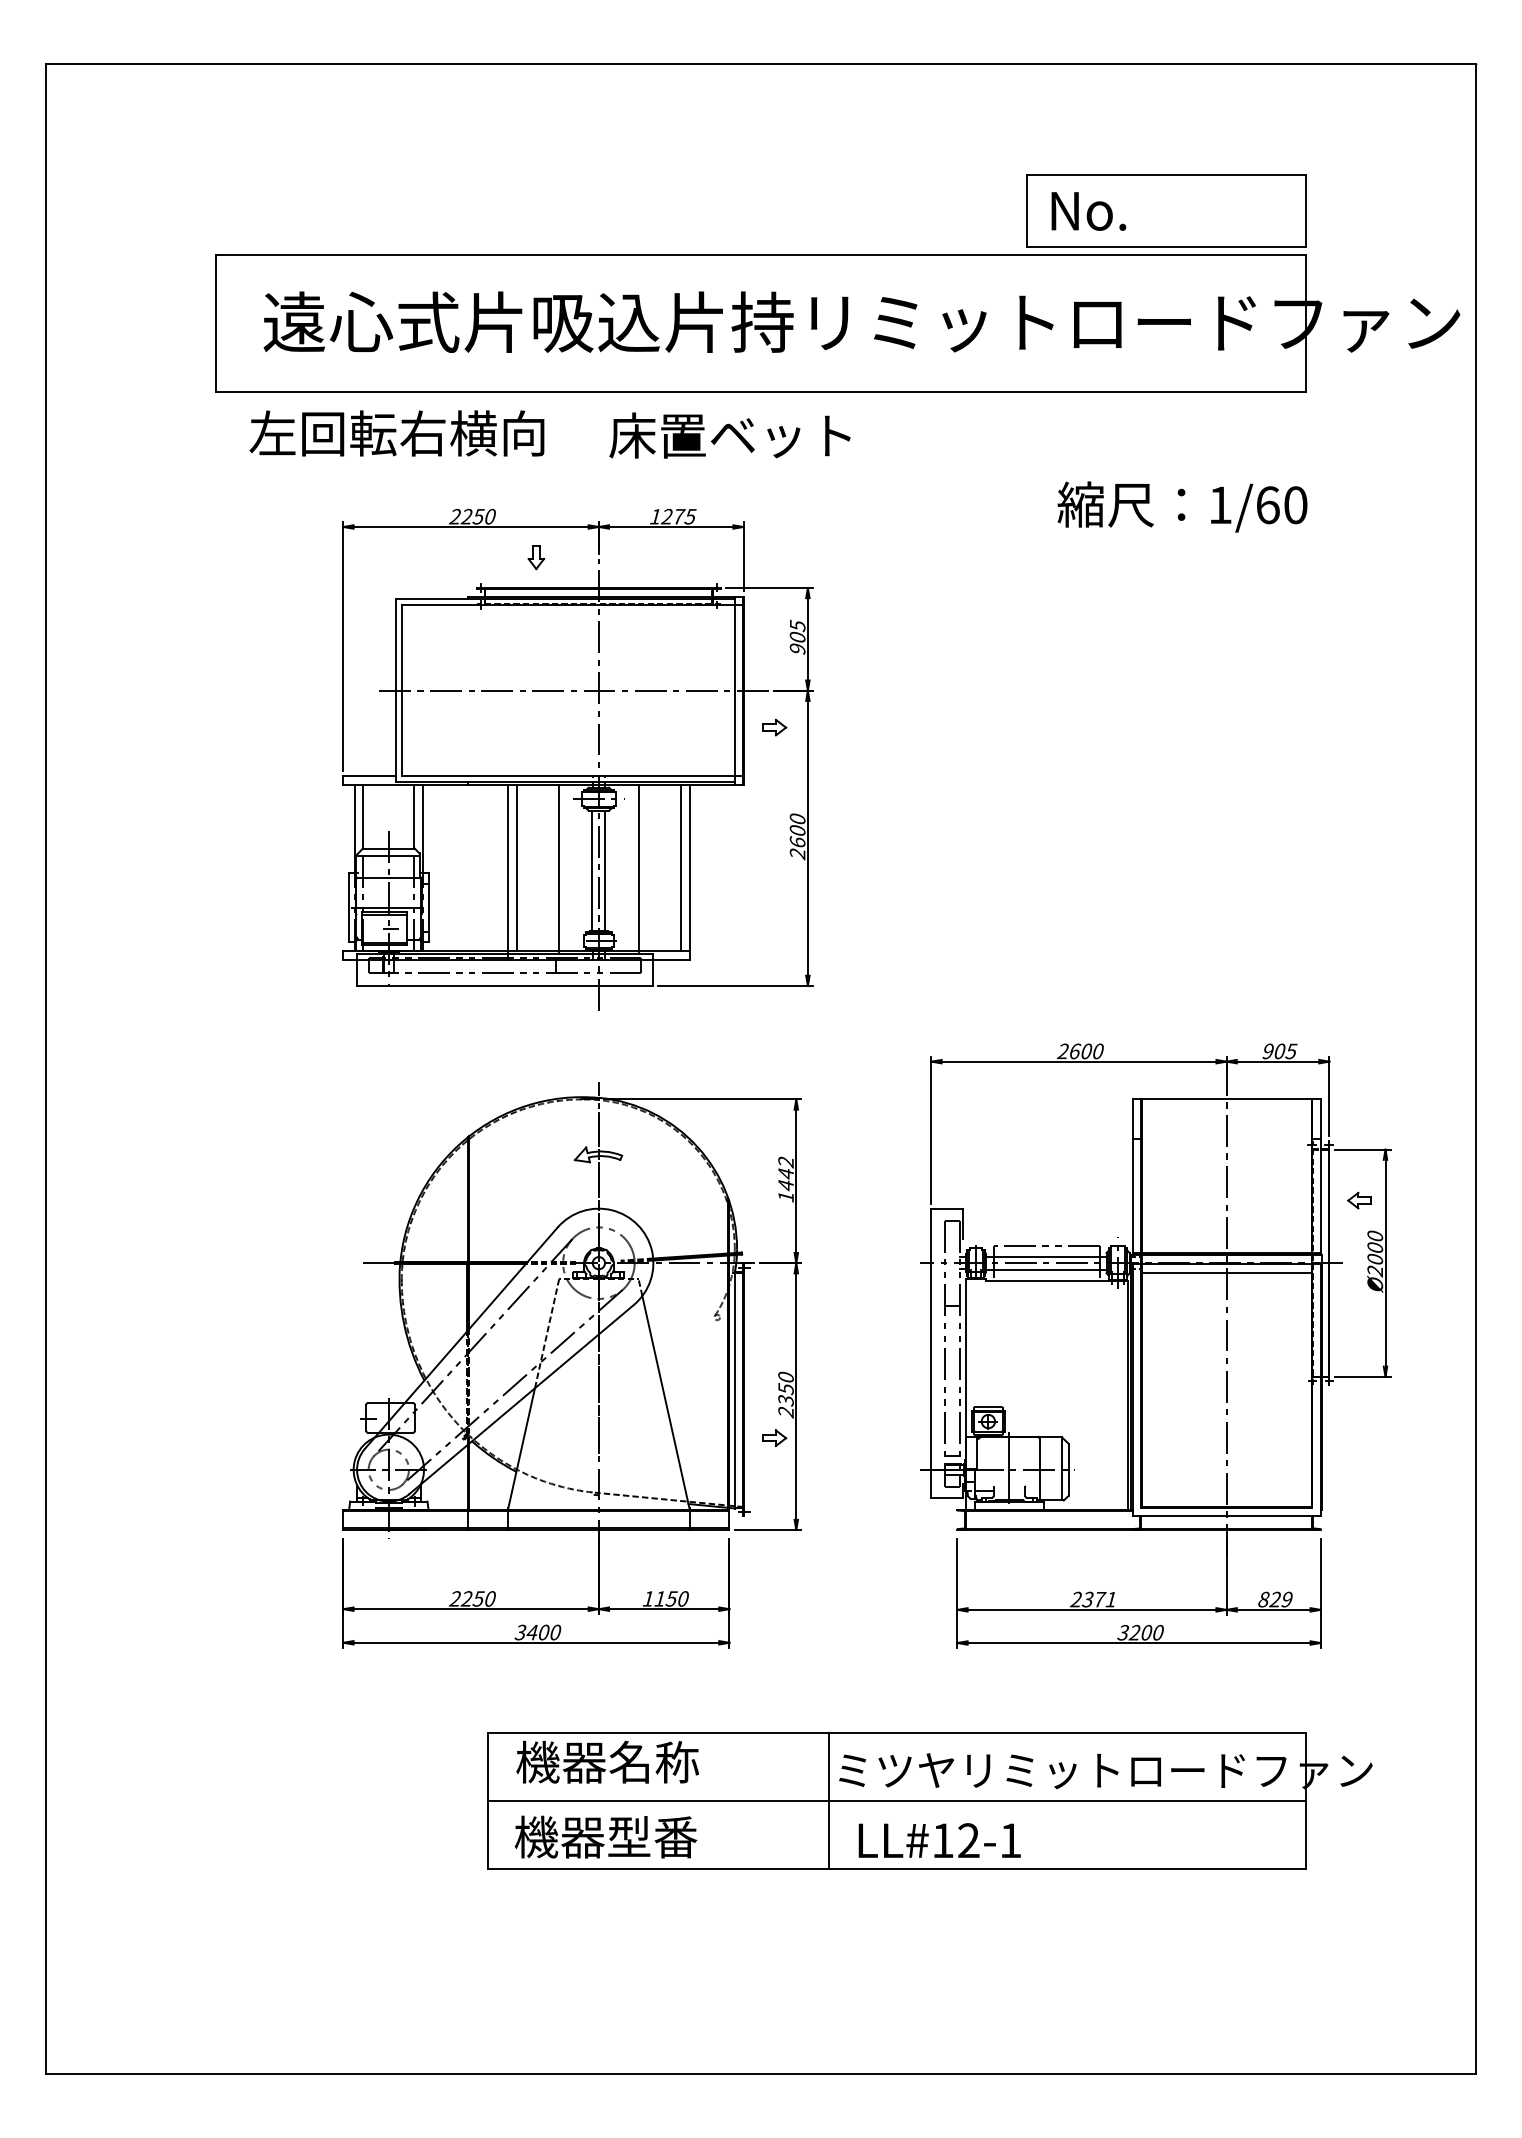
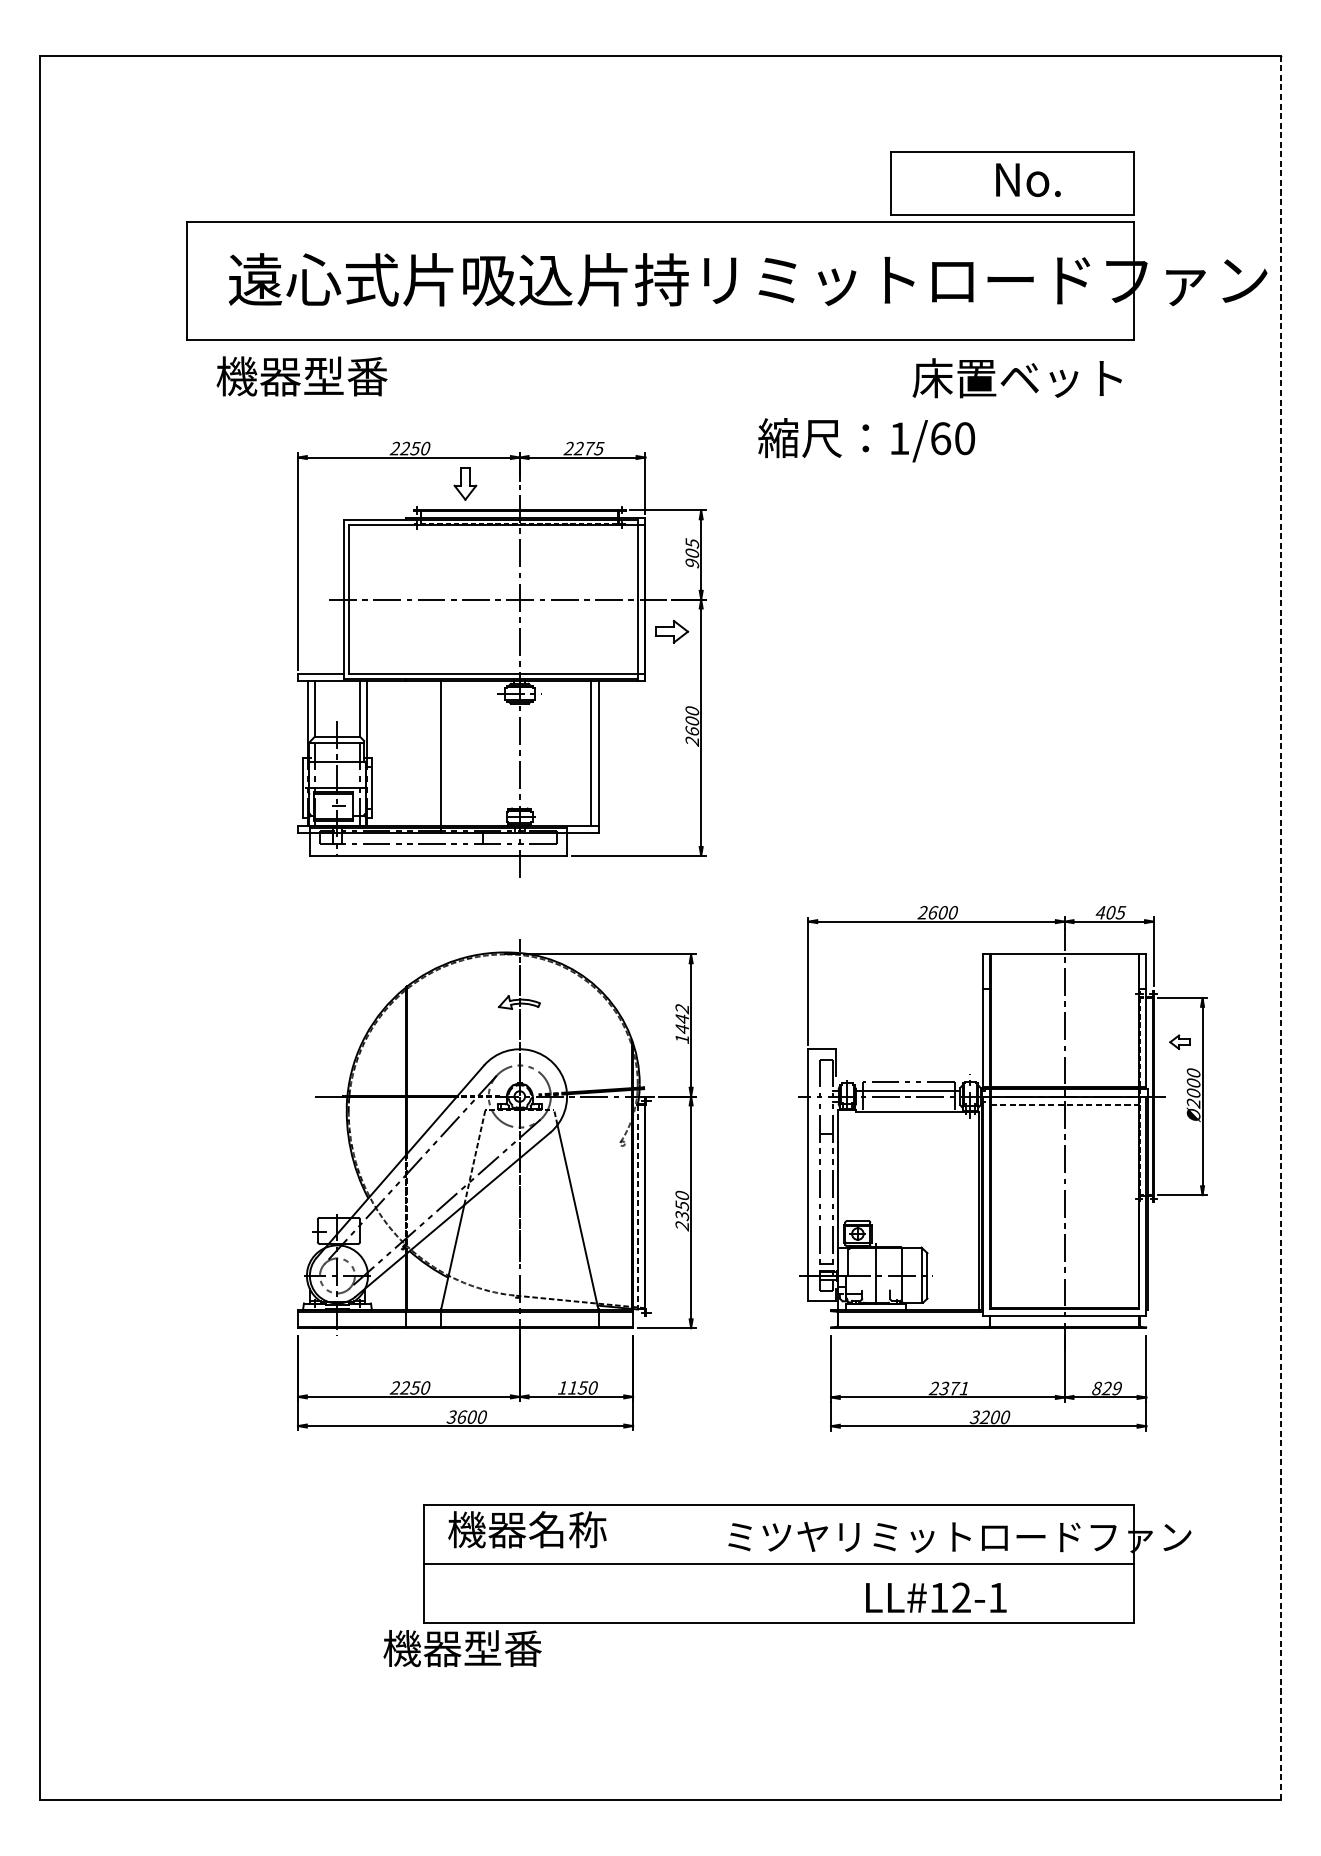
text: (1088, 211) -> (1028, 180), moved
text: (396, 433) -> (344, 376), 左回転右横向 -> 機器型番
text: (729, 435) -> (1016, 378), moved
text: (1182, 506) -> (866, 439), moved
text: (654, 516) -> (568, 448), 1275 -> 2275
part: (536, 557) -> (465, 484), size x1.6
part: (774, 727) -> (672, 631), size x1.6
line: (516, 867) -> (448, 753), removed
line: (559, 868) -> (485, 753), removed
line: (638, 868) -> (554, 753), removed
line: (592, 870) -> (514, 755), removed
line: (605, 870) -> (525, 755), removed
text: (1267, 1051) -> (1100, 912), 905 -> 405
line: (1476, 1069) -> (1281, 928), solid -> dashed
line: (1045, 1269) -> (907, 1102), removed
line: (1227, 1272) -> (1065, 1104), solid -> dashed
line: (735, 1390) -> (638, 1207), solid -> dashed
part: (774, 1437) -> (672, 1247), removed
text: (532, 1632) -> (462, 1417), 3400 -> 3600
line: (829, 1801) -> (719, 1563), removed
text: (605, 1836) -> (462, 1648), moved
text: (939, 1840) -> (936, 1597), moved

